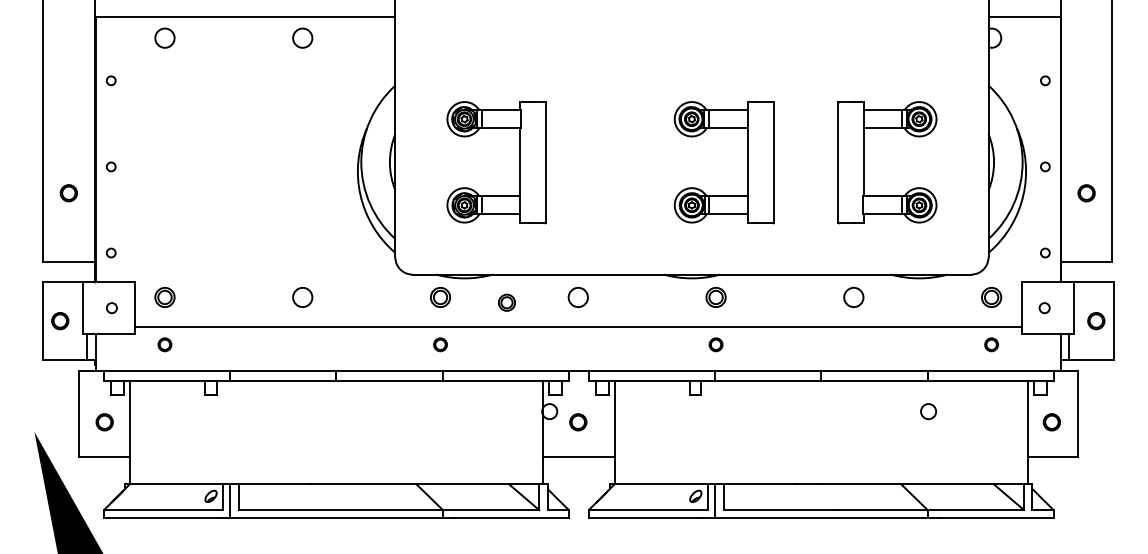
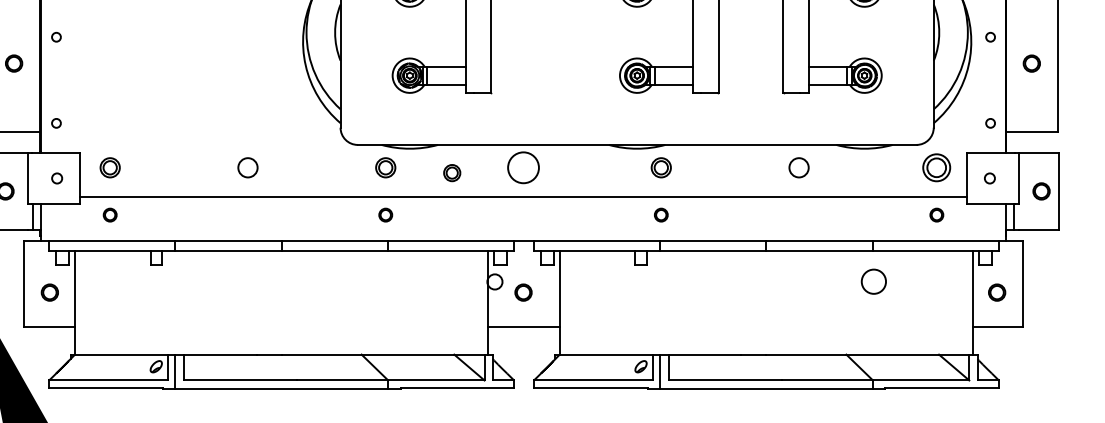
circle: (577, 297) -> (522, 167), size x1.6
part: (991, 297) -> (936, 167), size x1.4
circle: (928, 411) -> (873, 281), size x1.6

